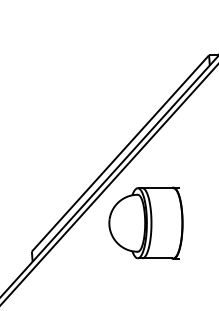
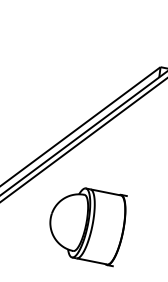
part: (145, 222) -> (86, 223), moved

